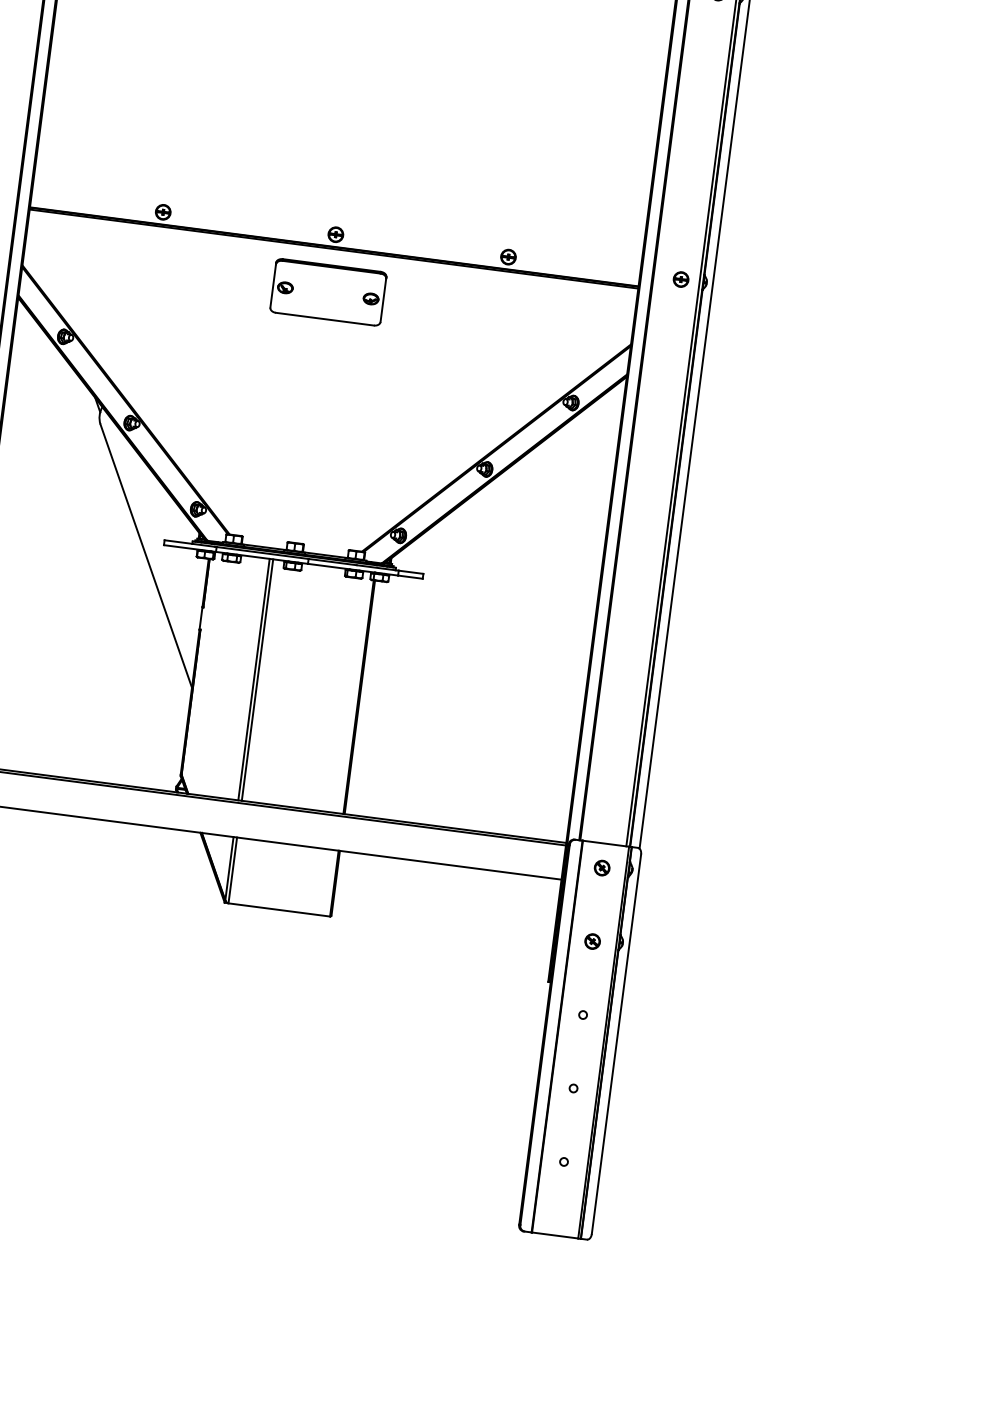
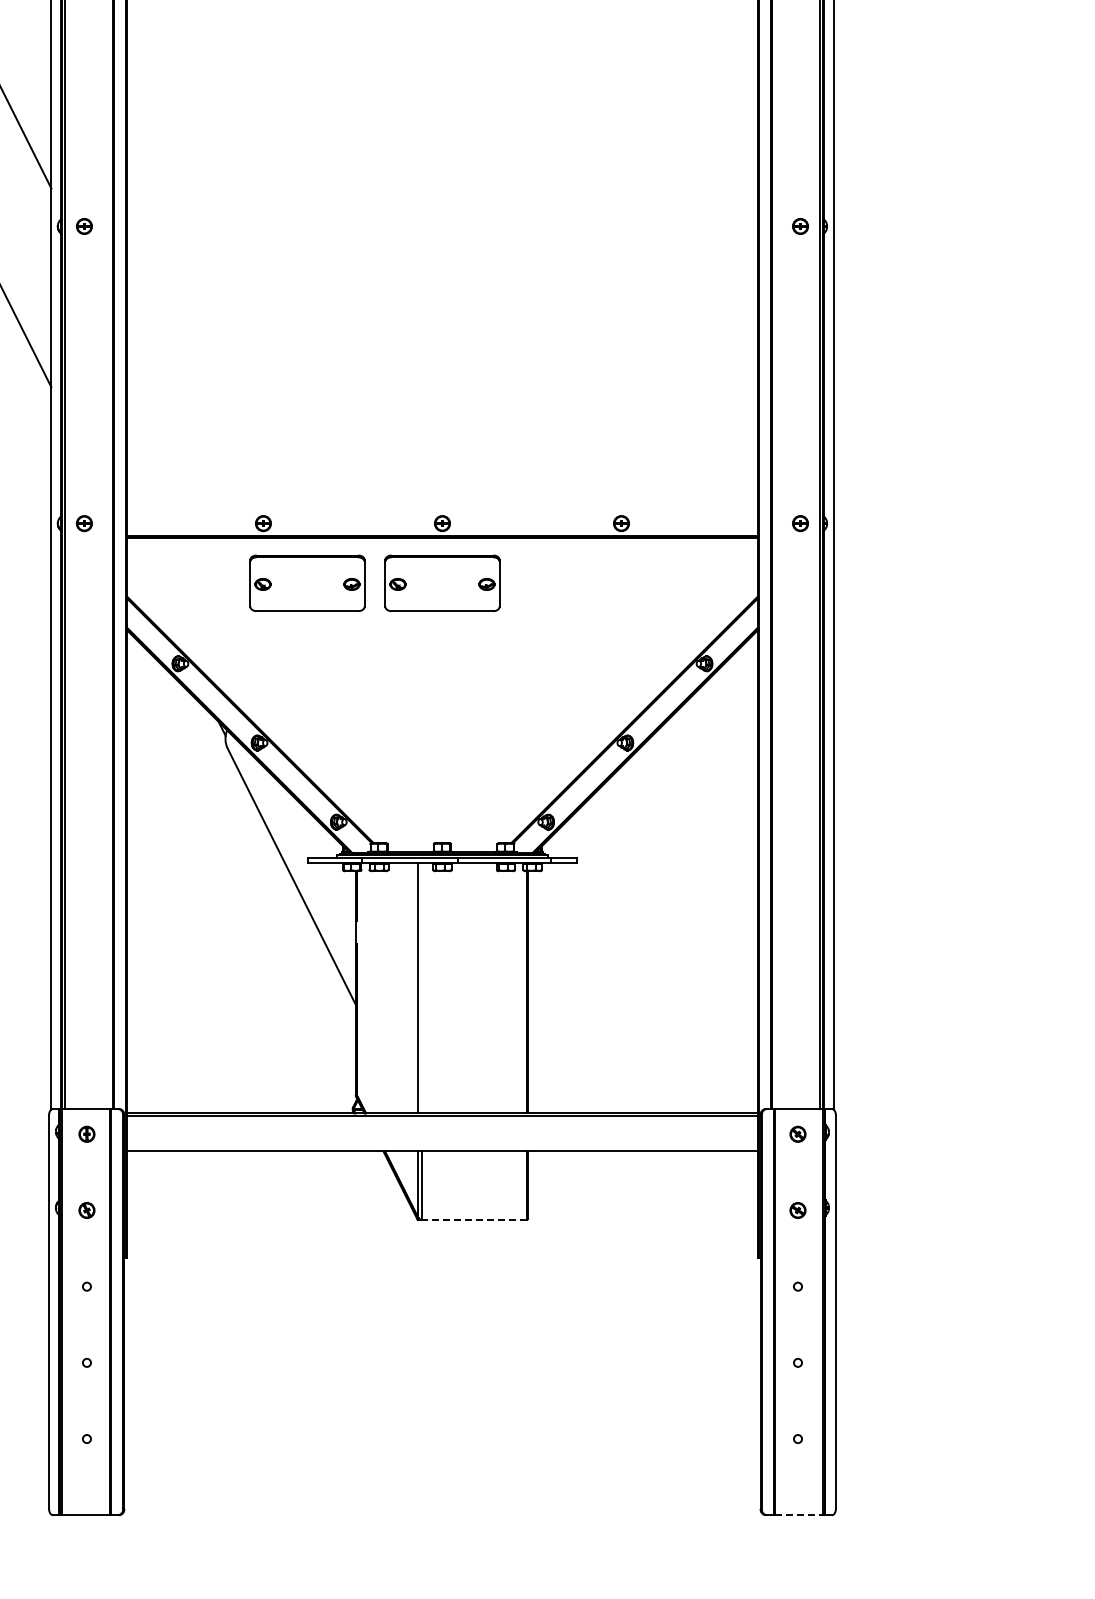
part: (198, 274) -> (307, 582), added
line: (257, 679) -> (421, 987), removed
line: (279, 909) -> (474, 1219), solid -> dashed
line: (554, 1235) -> (798, 1515), solid -> dashed

